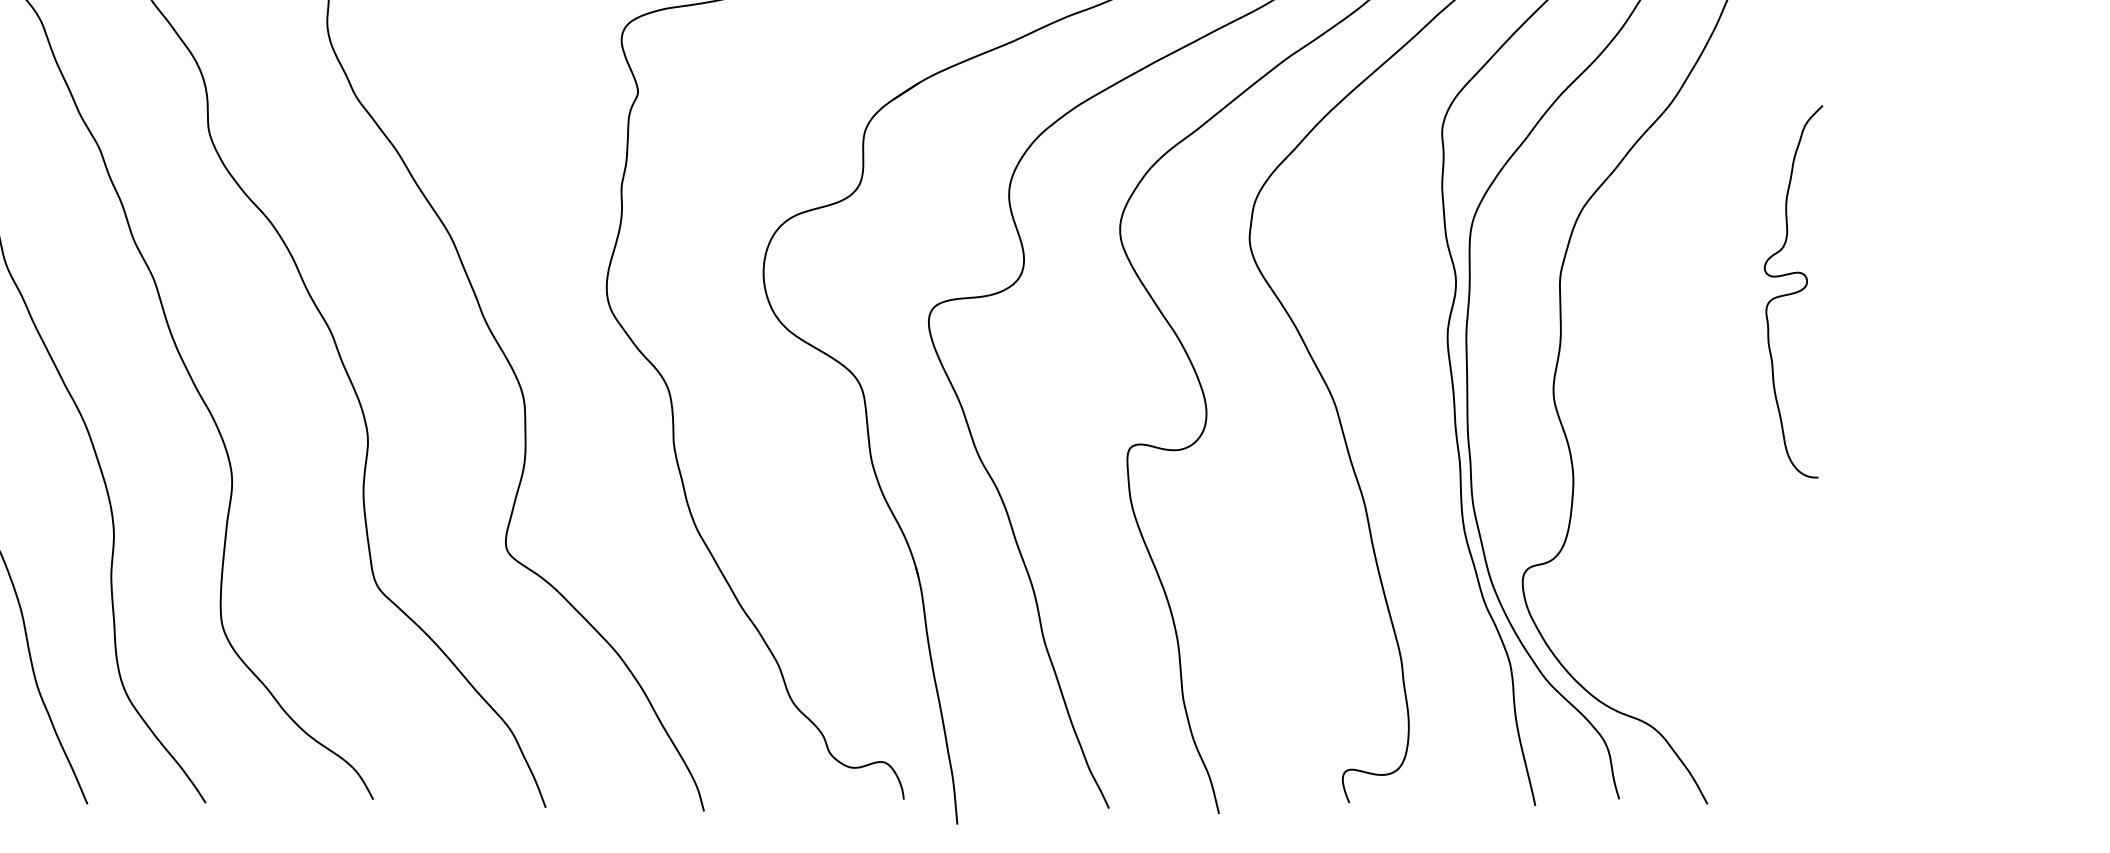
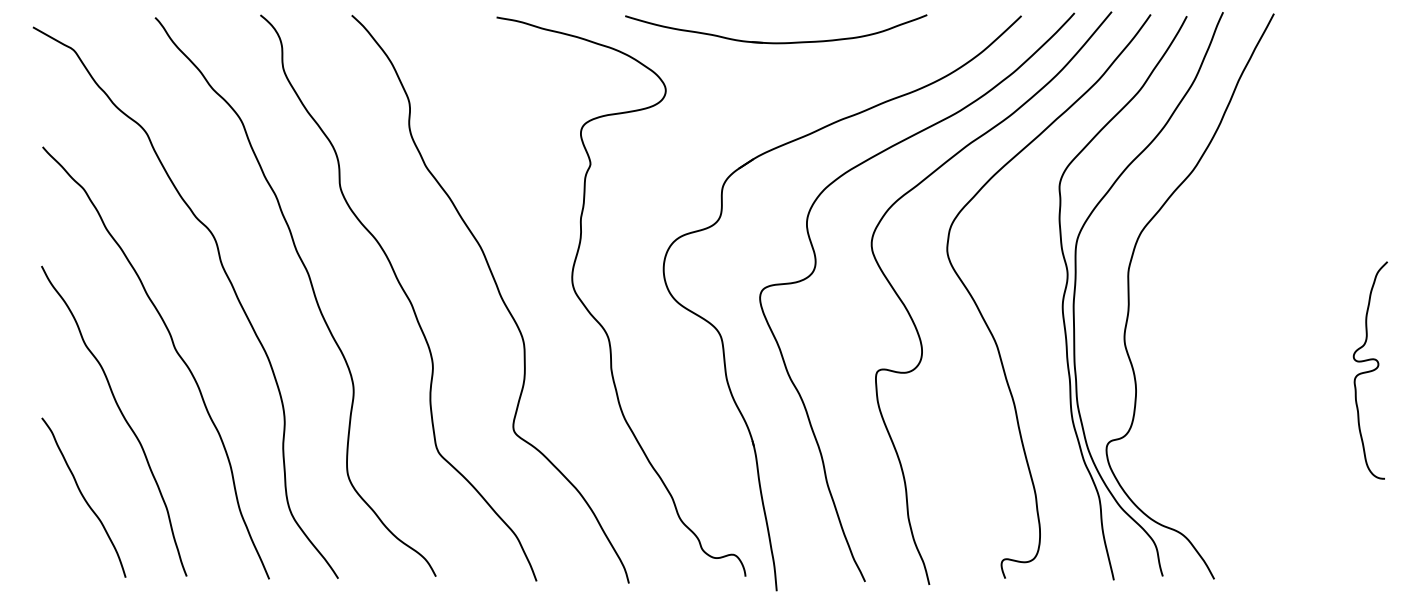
curve: (1791, 291) -> (1369, 370), moved

